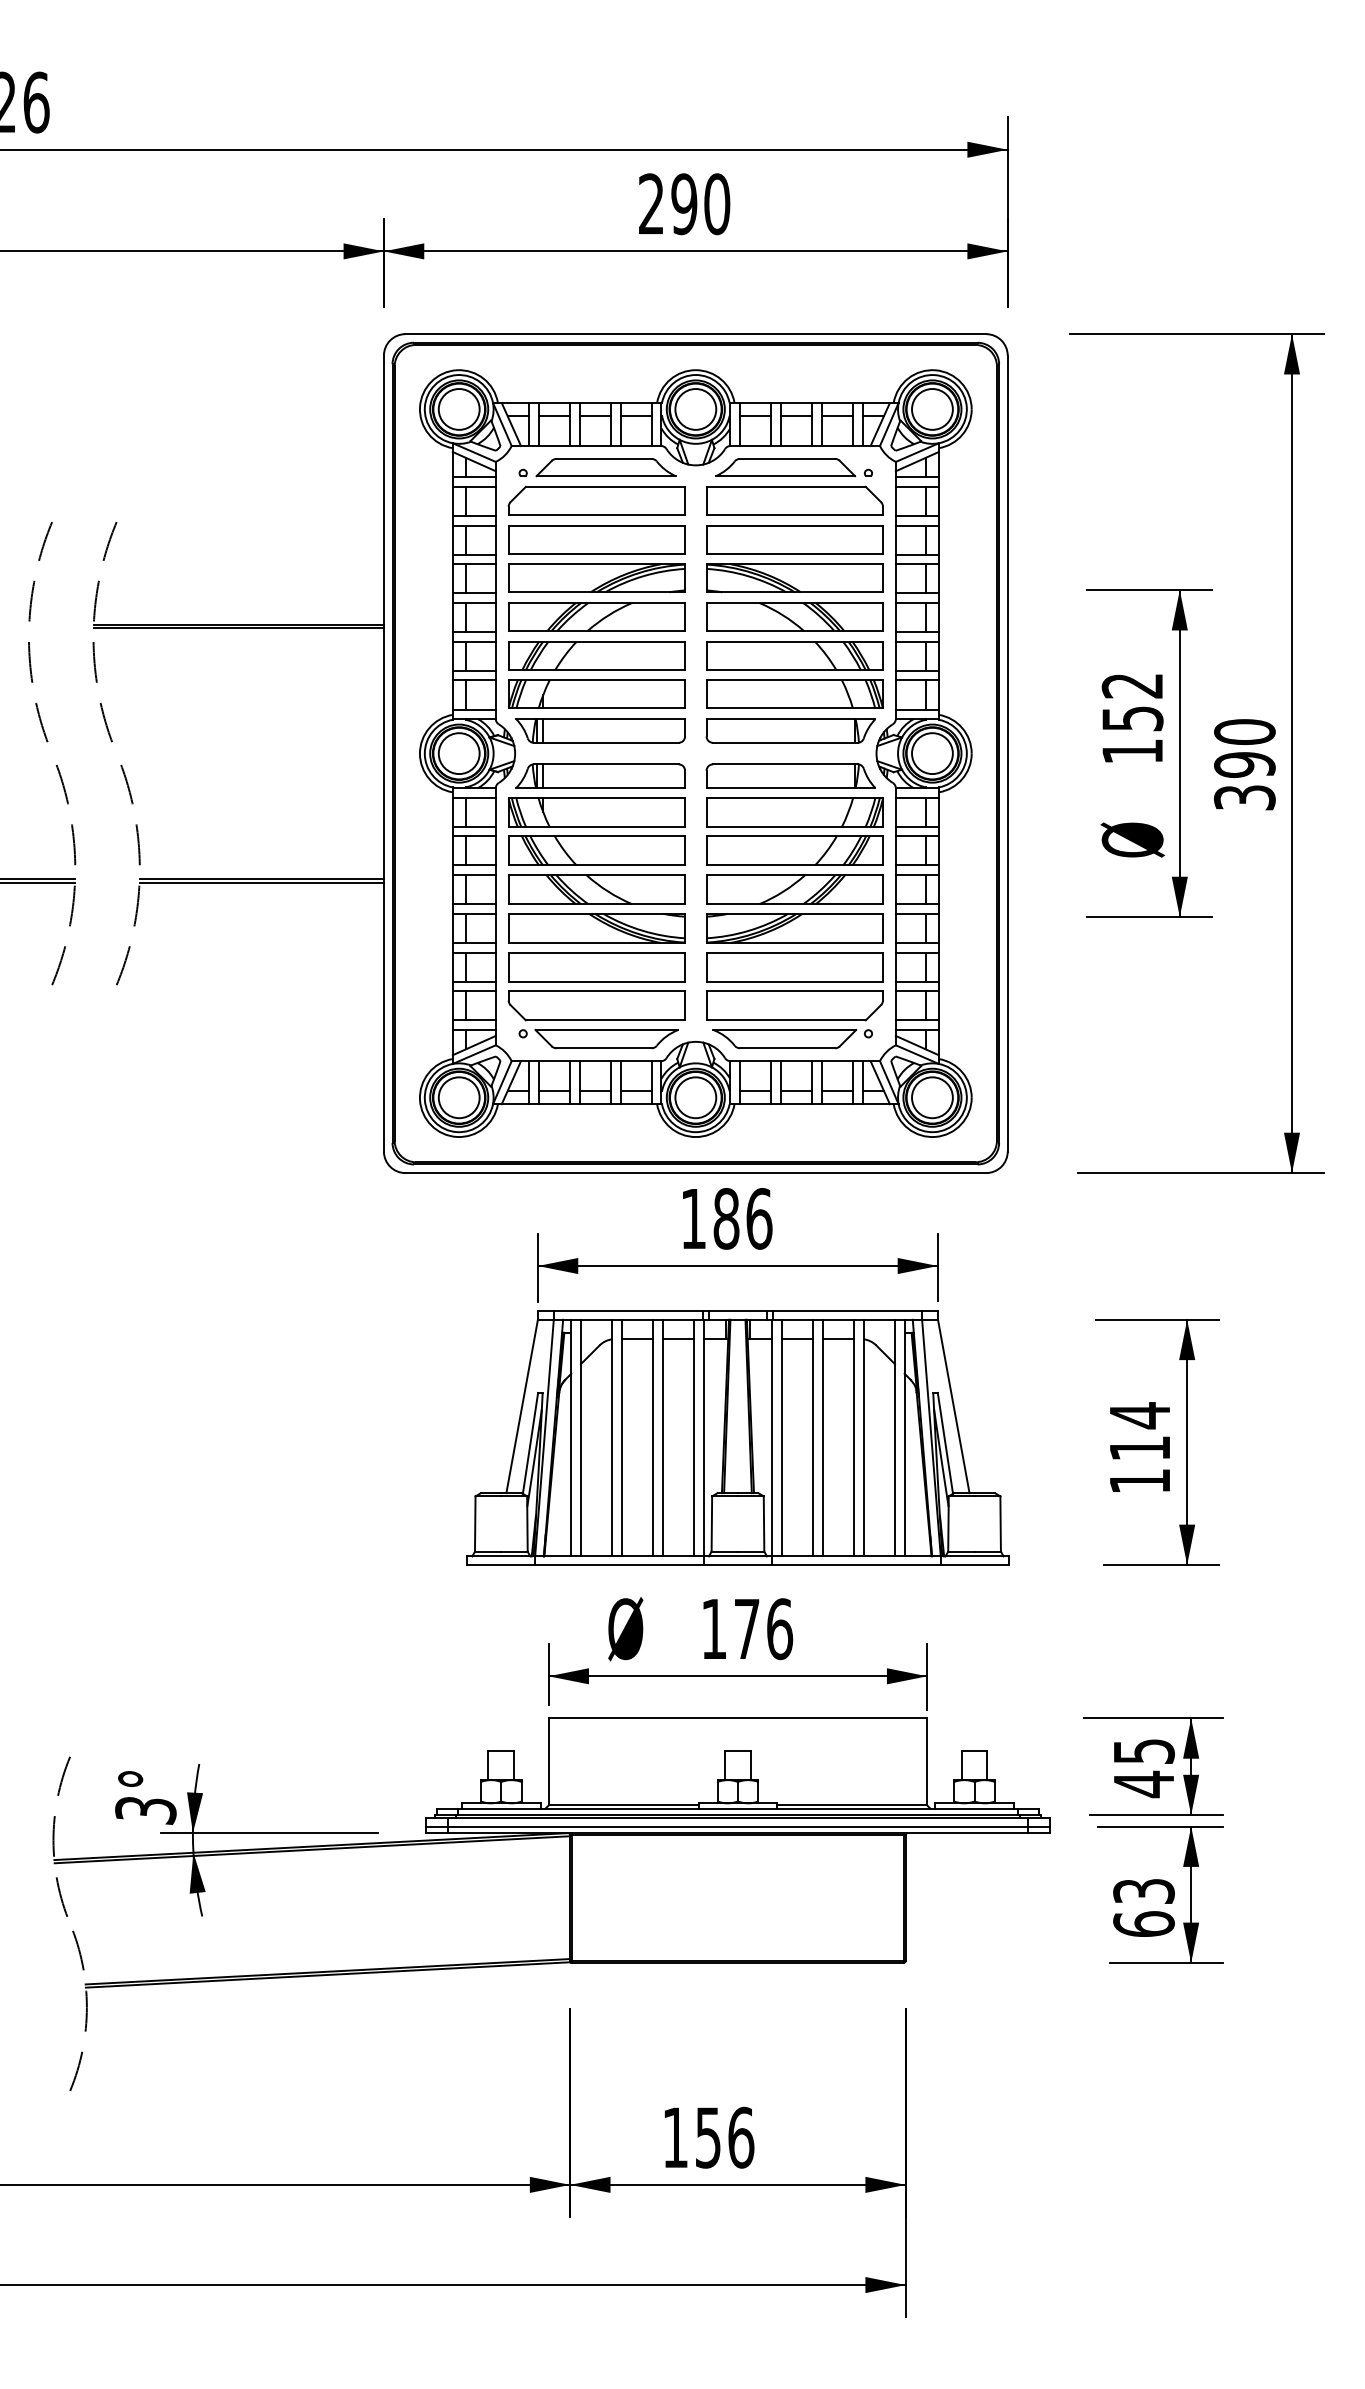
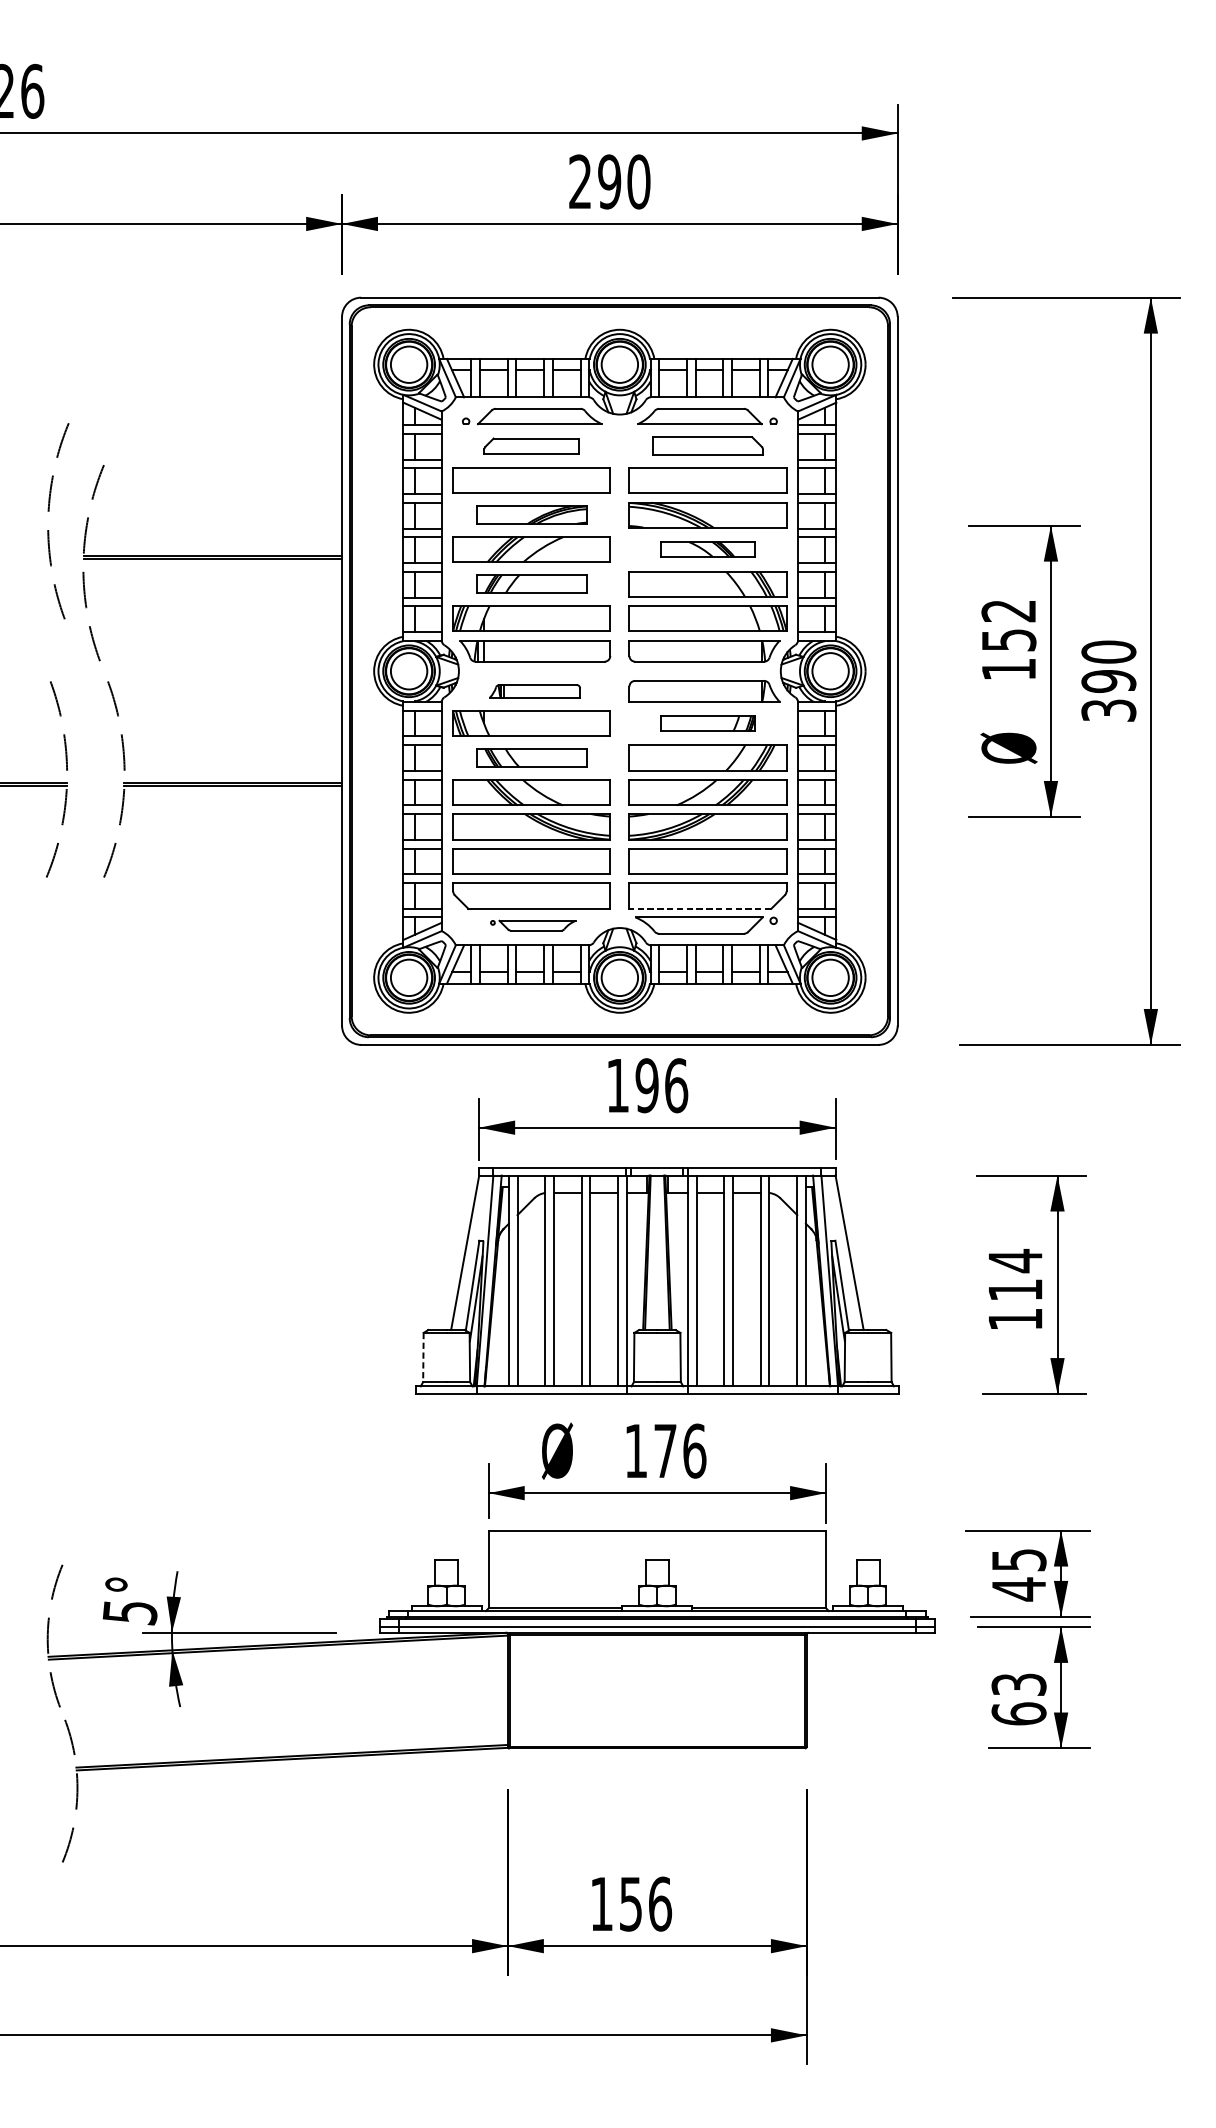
part: (596, 500) -> (531, 445), size x0.6
part: (794, 500) -> (707, 445), size x0.7
part: (596, 577) -> (531, 514), size x0.7
part: (794, 616) -> (707, 549), size x0.6
arc: (30, 621) -> (49, 511), moved
part: (596, 655) -> (531, 583), size x0.7
part: (600, 775) -> (534, 690), size x0.6
part: (794, 812) -> (707, 723), size x0.6
part: (596, 850) -> (531, 757), size x0.7
line: (786, 1020) -> (700, 909), solid -> dashed
part: (598, 1039) -> (533, 925), size x0.6
text: (726, 1218) -> (647, 1085), 186 -> 196
line: (475, 1524) -> (423, 1357), solid -> dashed
text: (145, 1810) -> (129, 1612), 3° -> 5°

